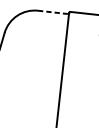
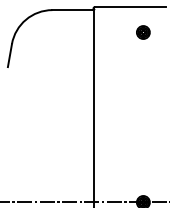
line: (53, 12) -> (72, 10), dashed -> solid

